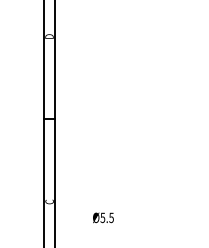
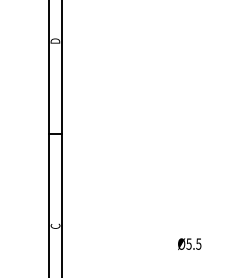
text: (103, 217) -> (189, 243), moved

